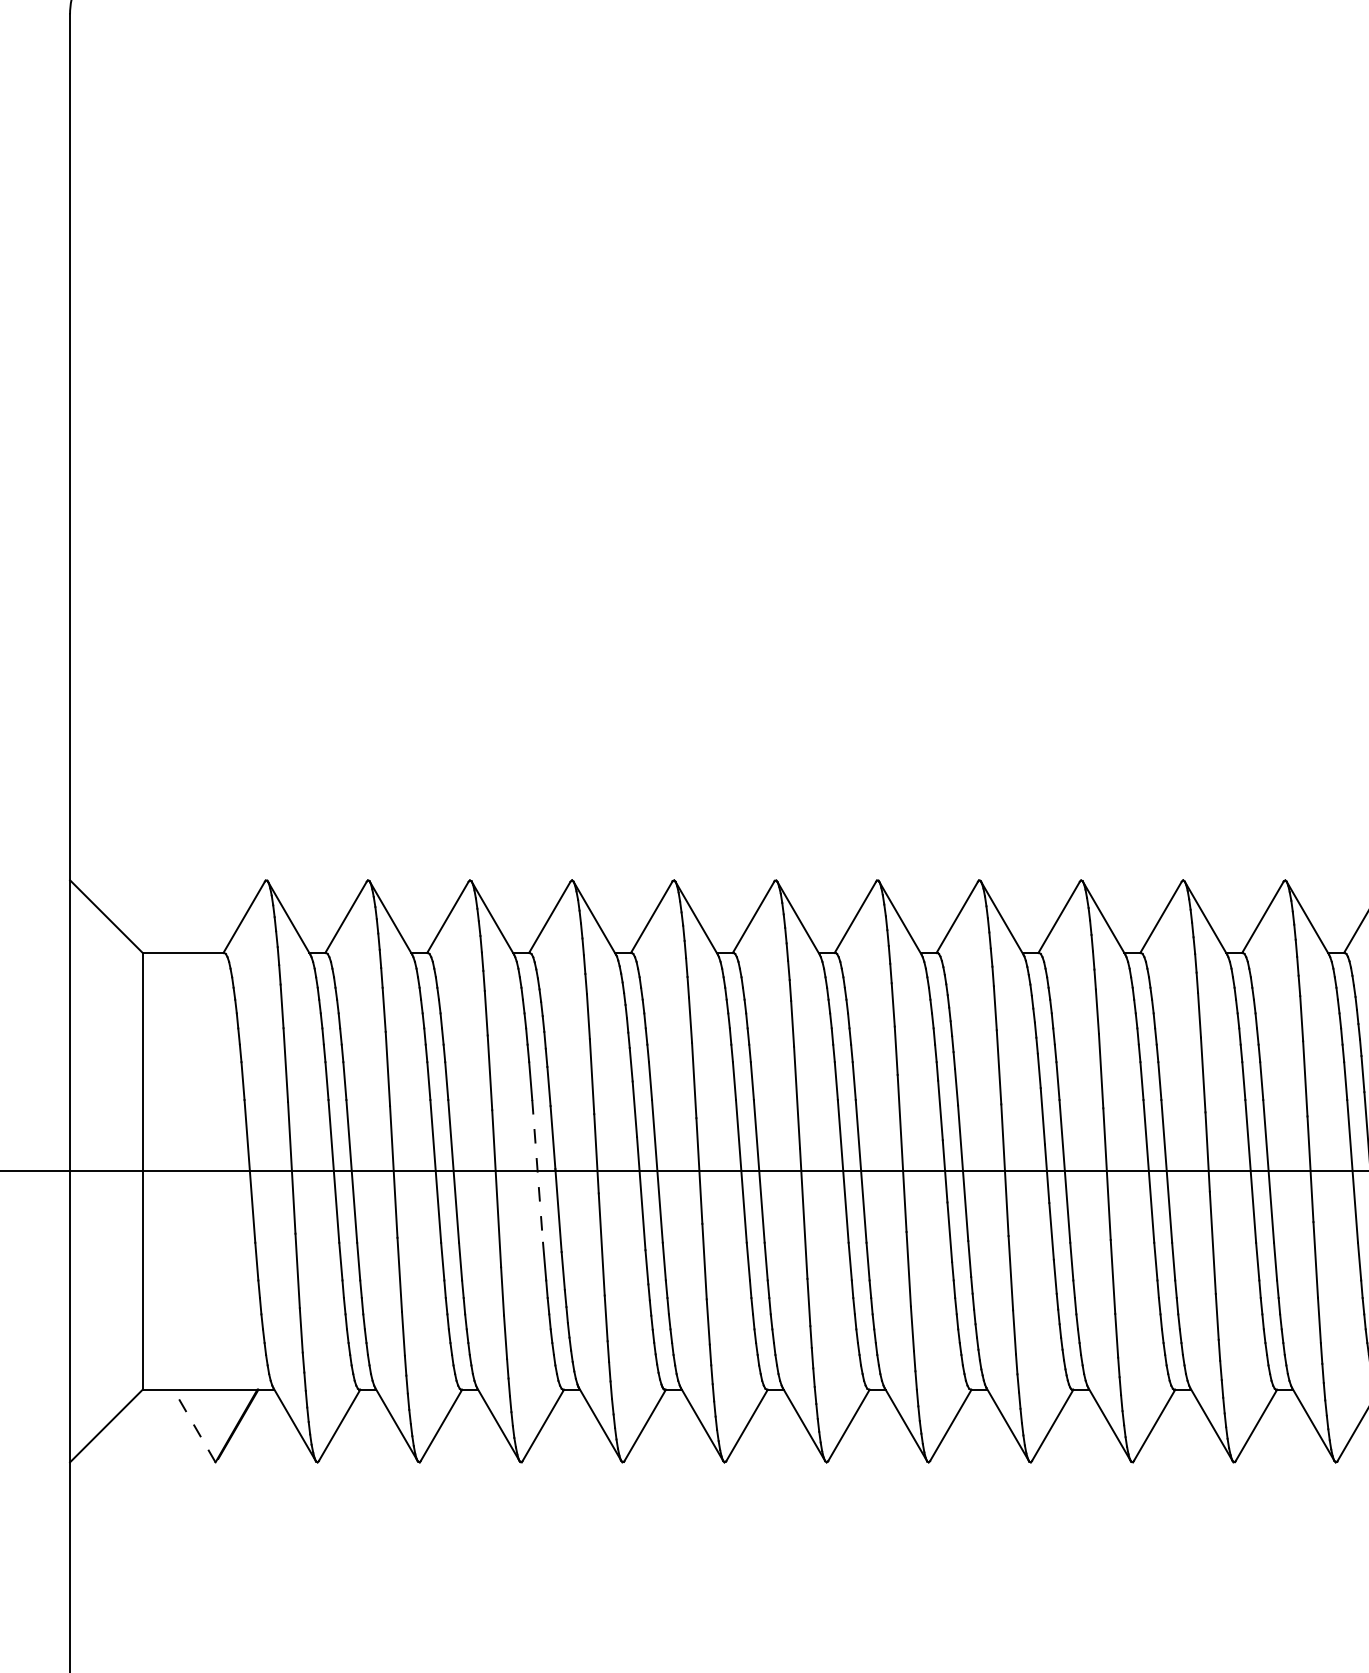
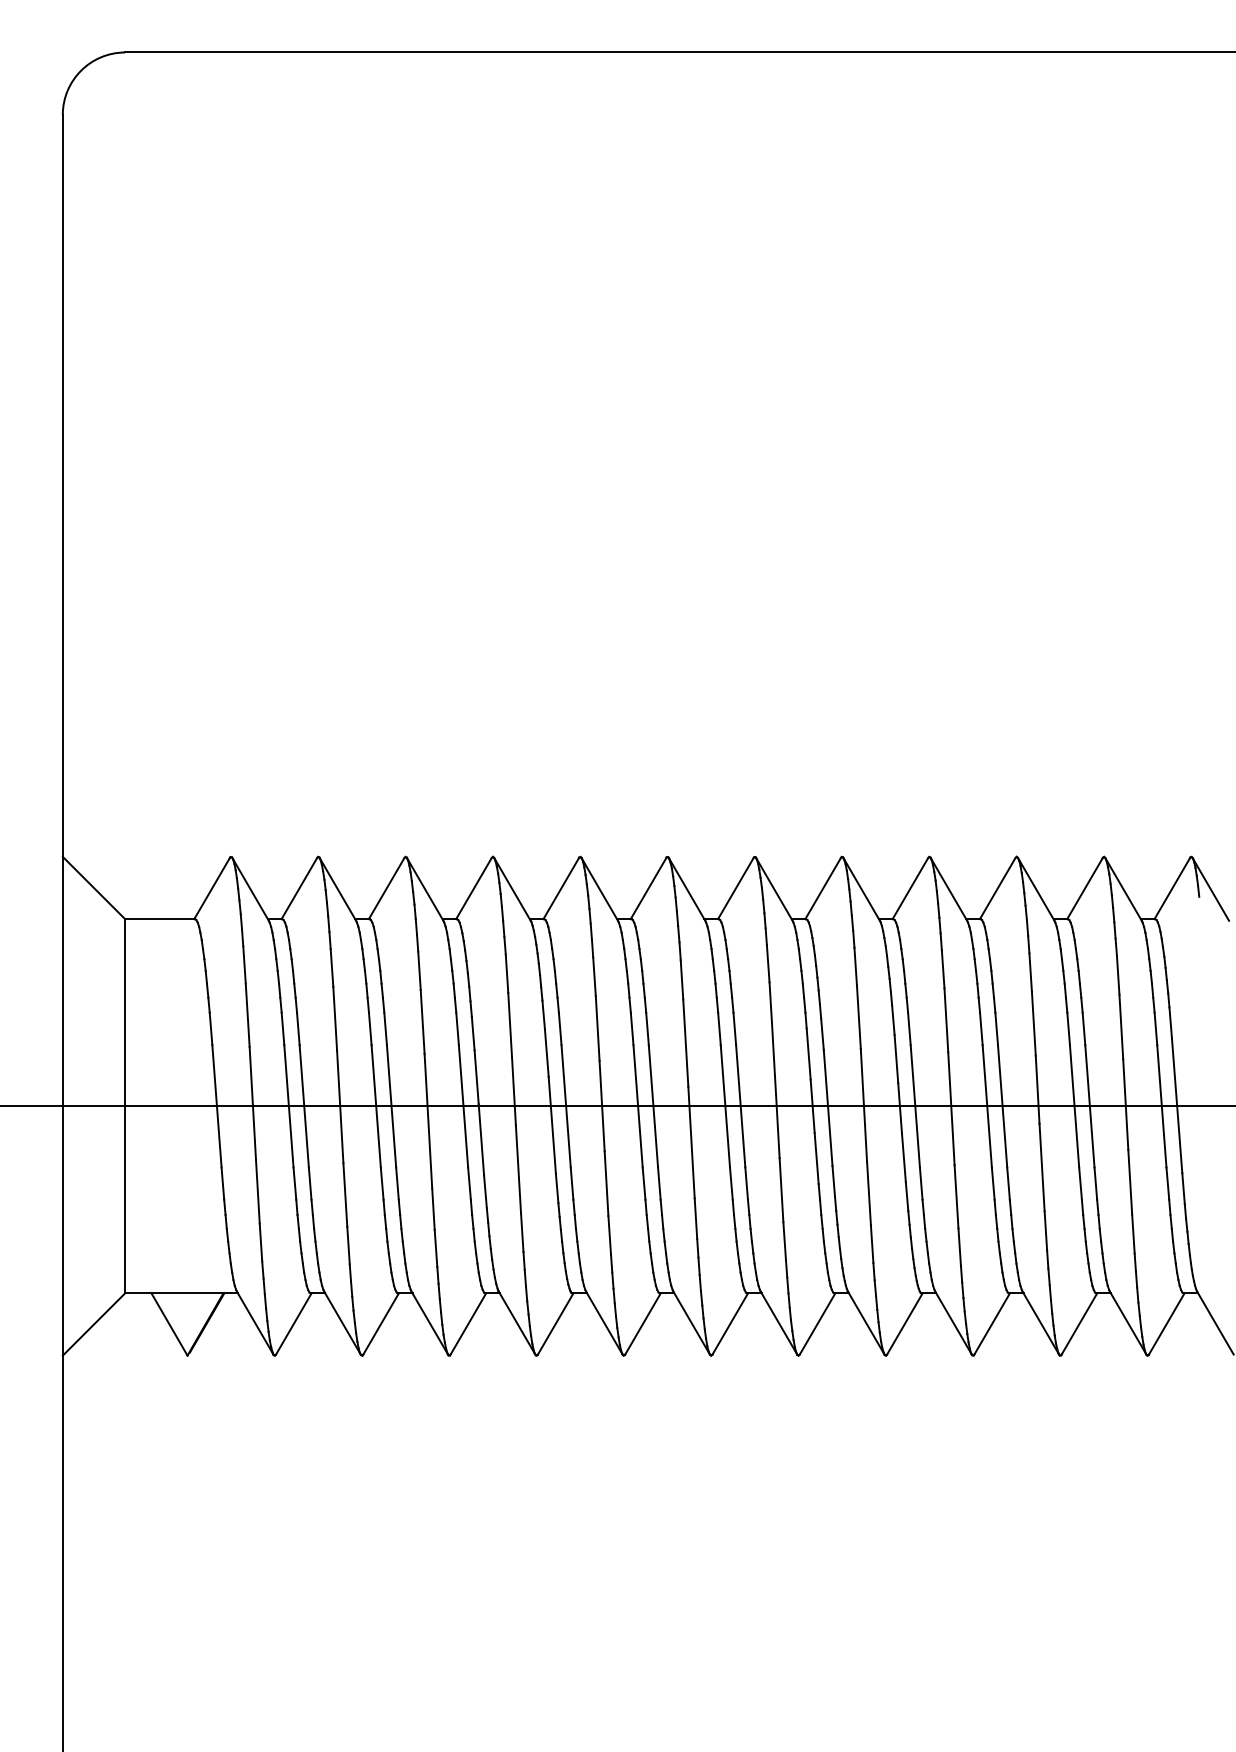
line: (537, 1171) -> (463, 1106), dashed -> solid
line: (194, 1426) -> (169, 1324), dashed -> solid

